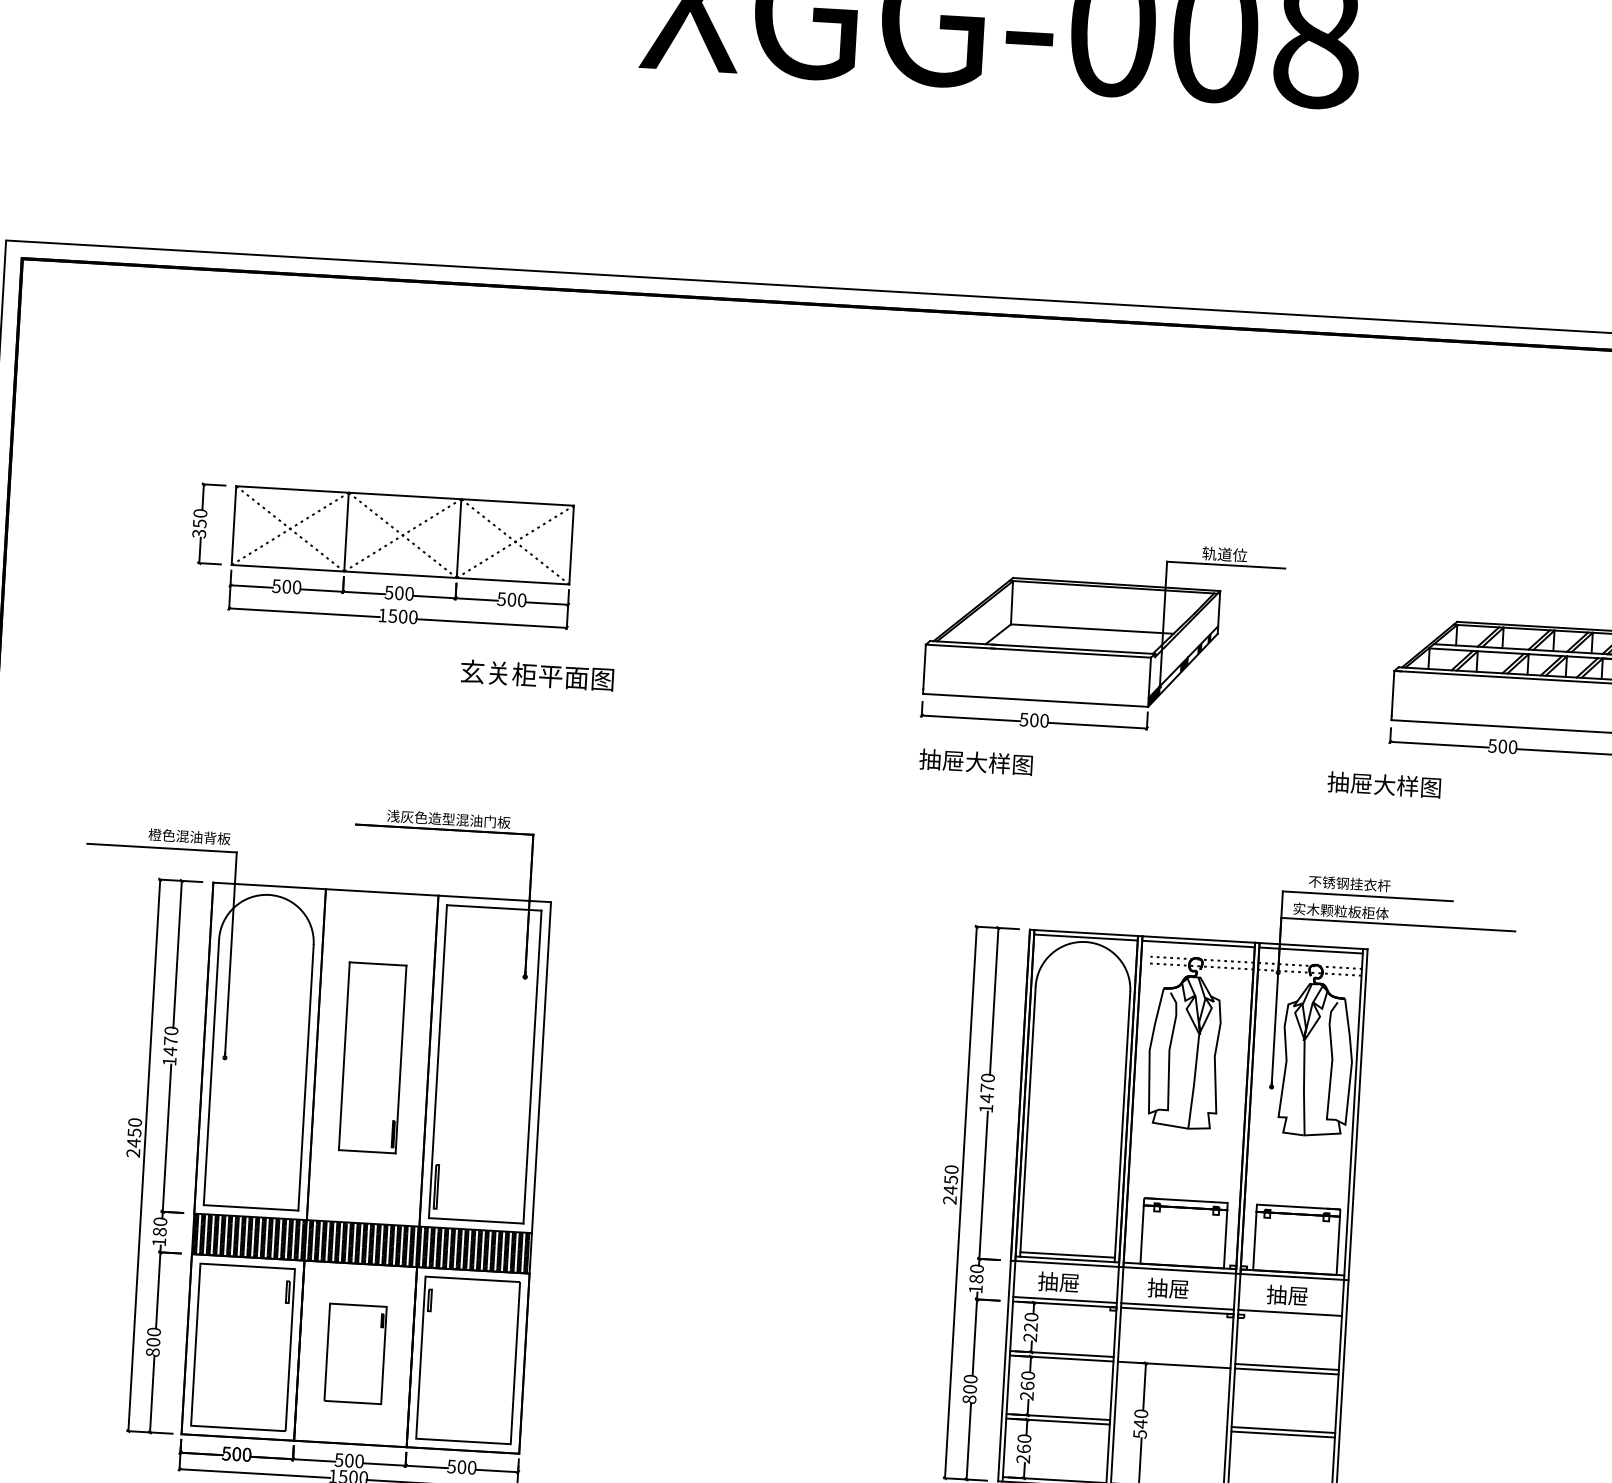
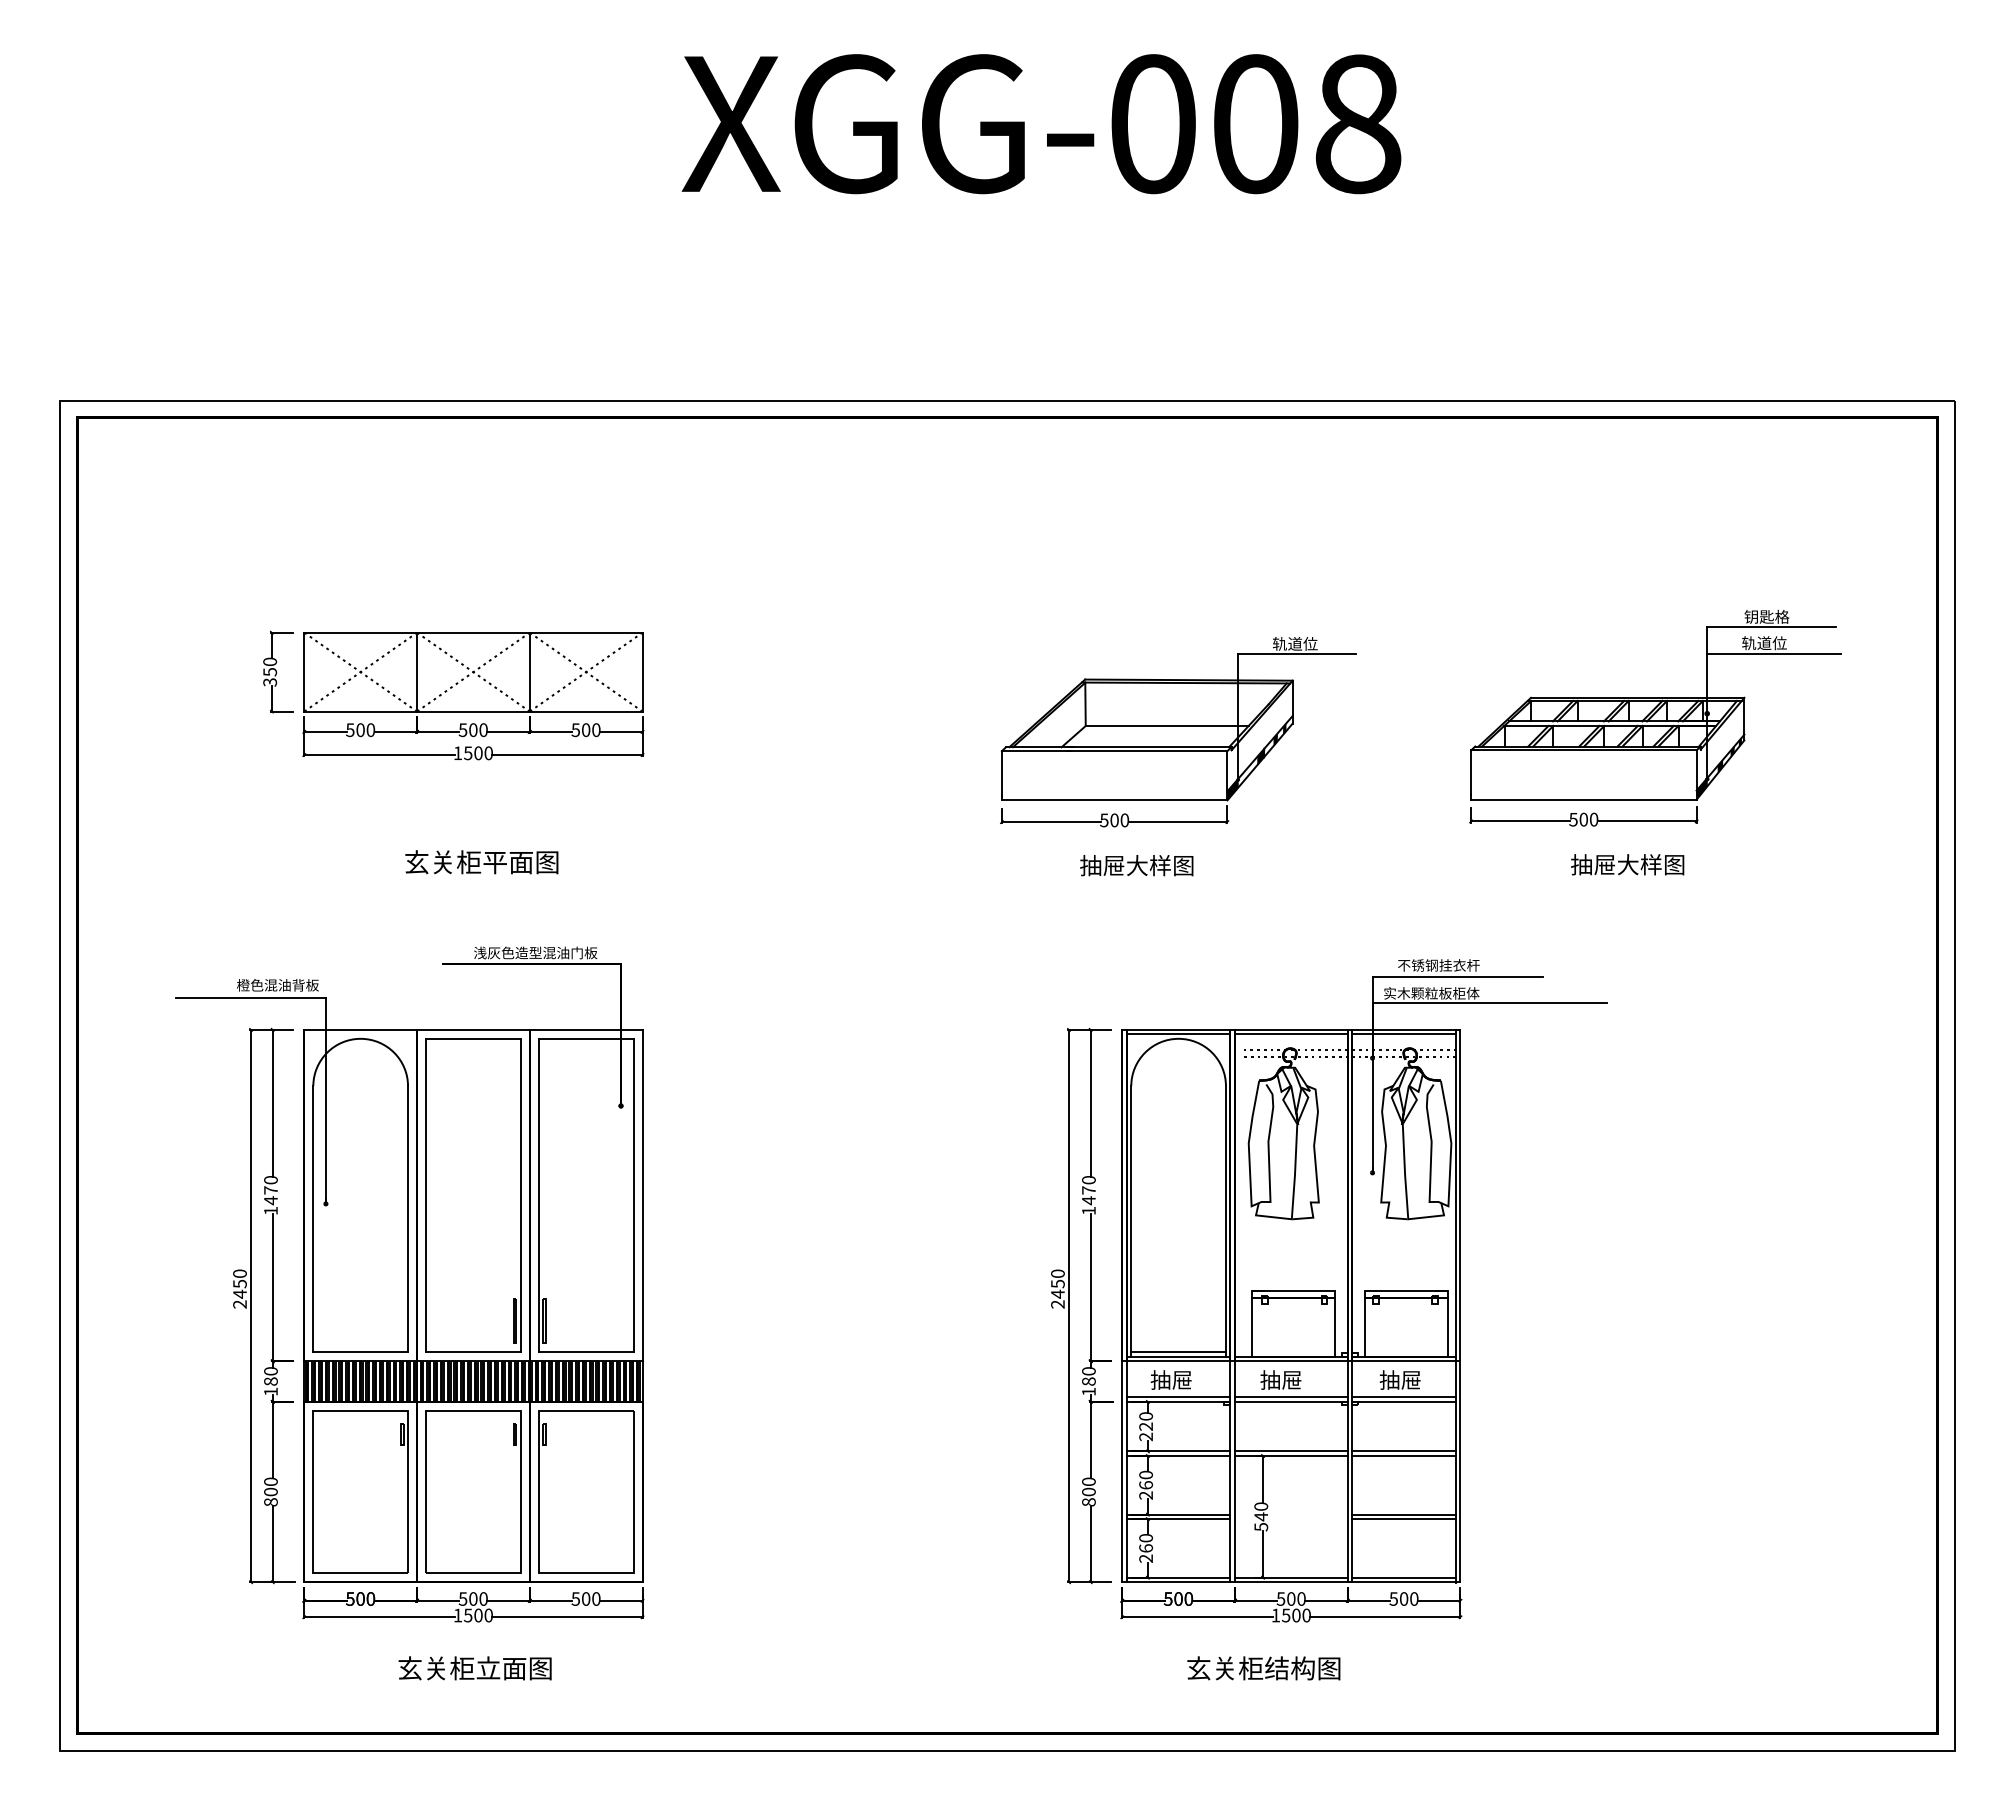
text: (537, 675) -> (481, 862), moved
text: (975, 762) -> (1136, 865), moved
text: (1384, 784) -> (1627, 864), moved
part: (372, 1057) -> (473, 1195), size x1.67
line: (1289, 1317) -> (1403, 1401), added
part: (355, 1353) -> (473, 1491), size x1.67
line: (1173, 1360) -> (1290, 1451), added

